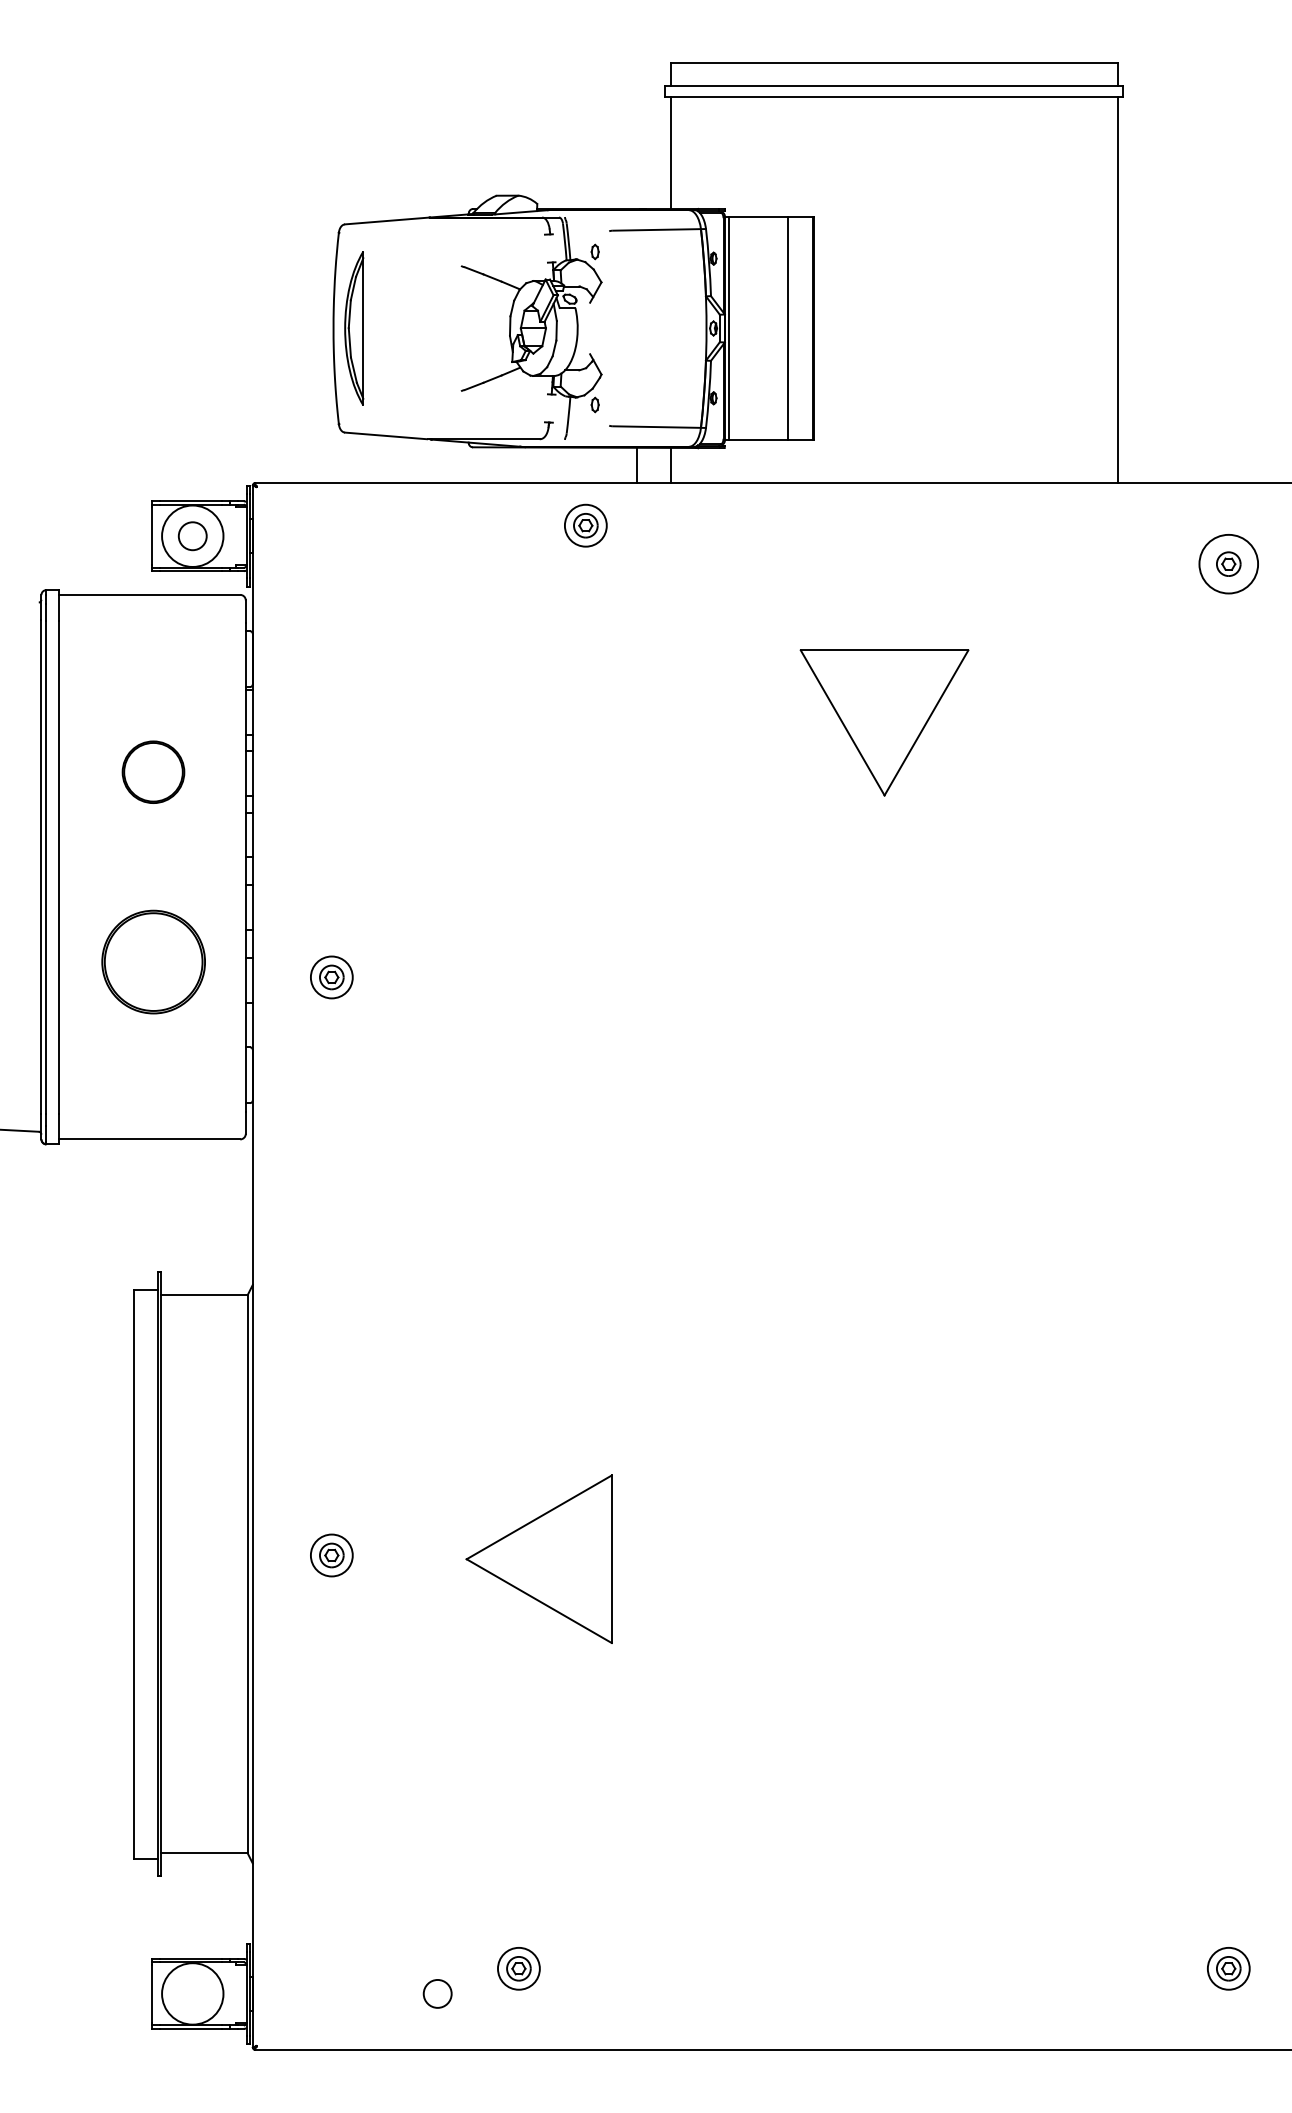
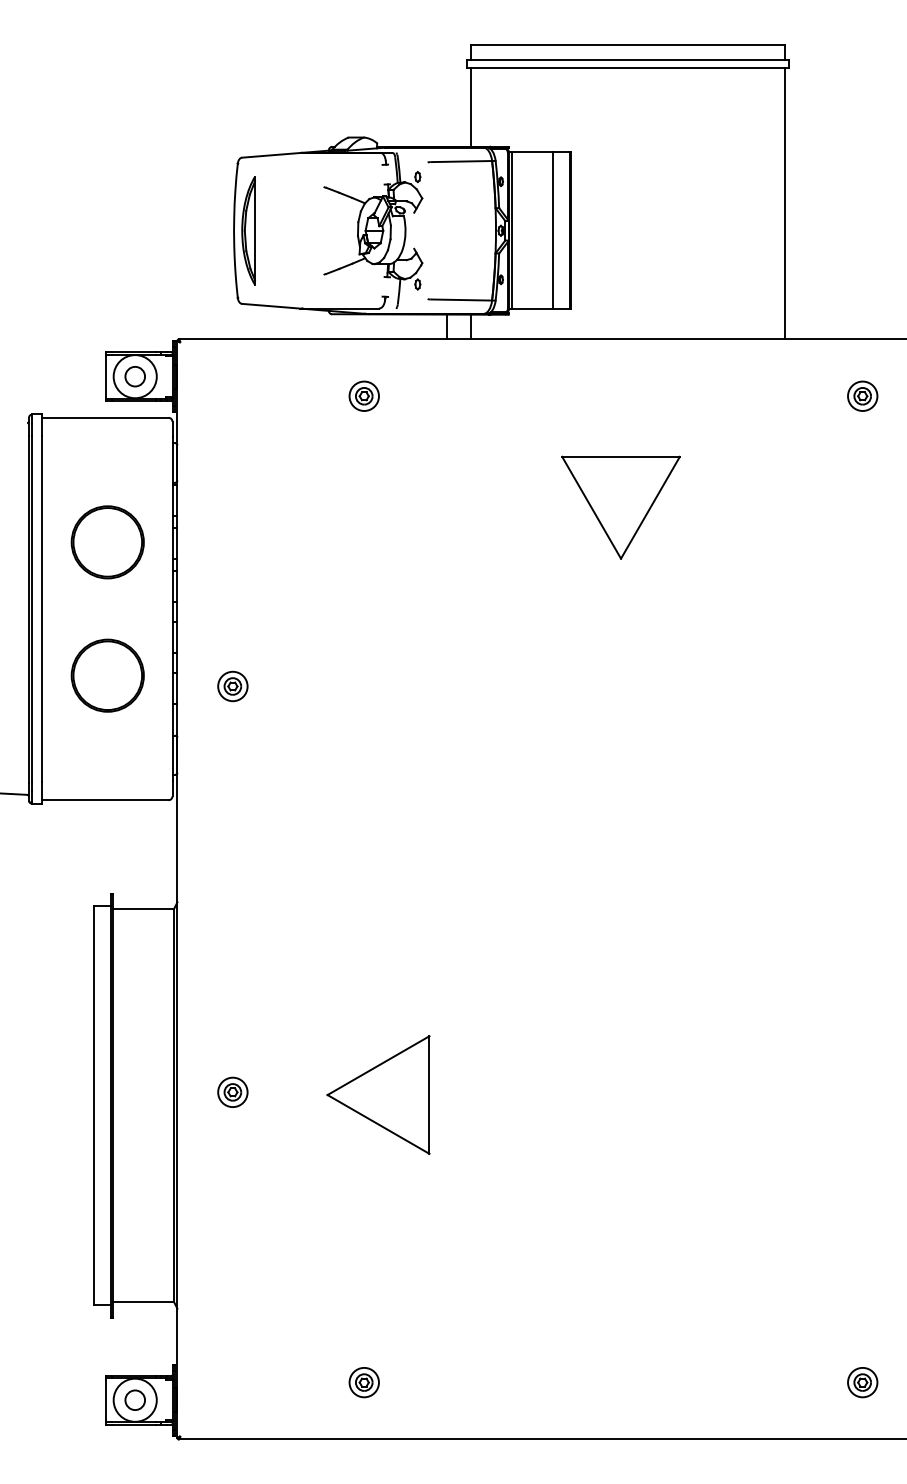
part: (584, 524) -> (363, 395), moved
circle: (1228, 564) -> (862, 396), size x0.71
part: (153, 772) -> (107, 542), size x1.67
circle: (436, 1992) -> (134, 1399), moved

